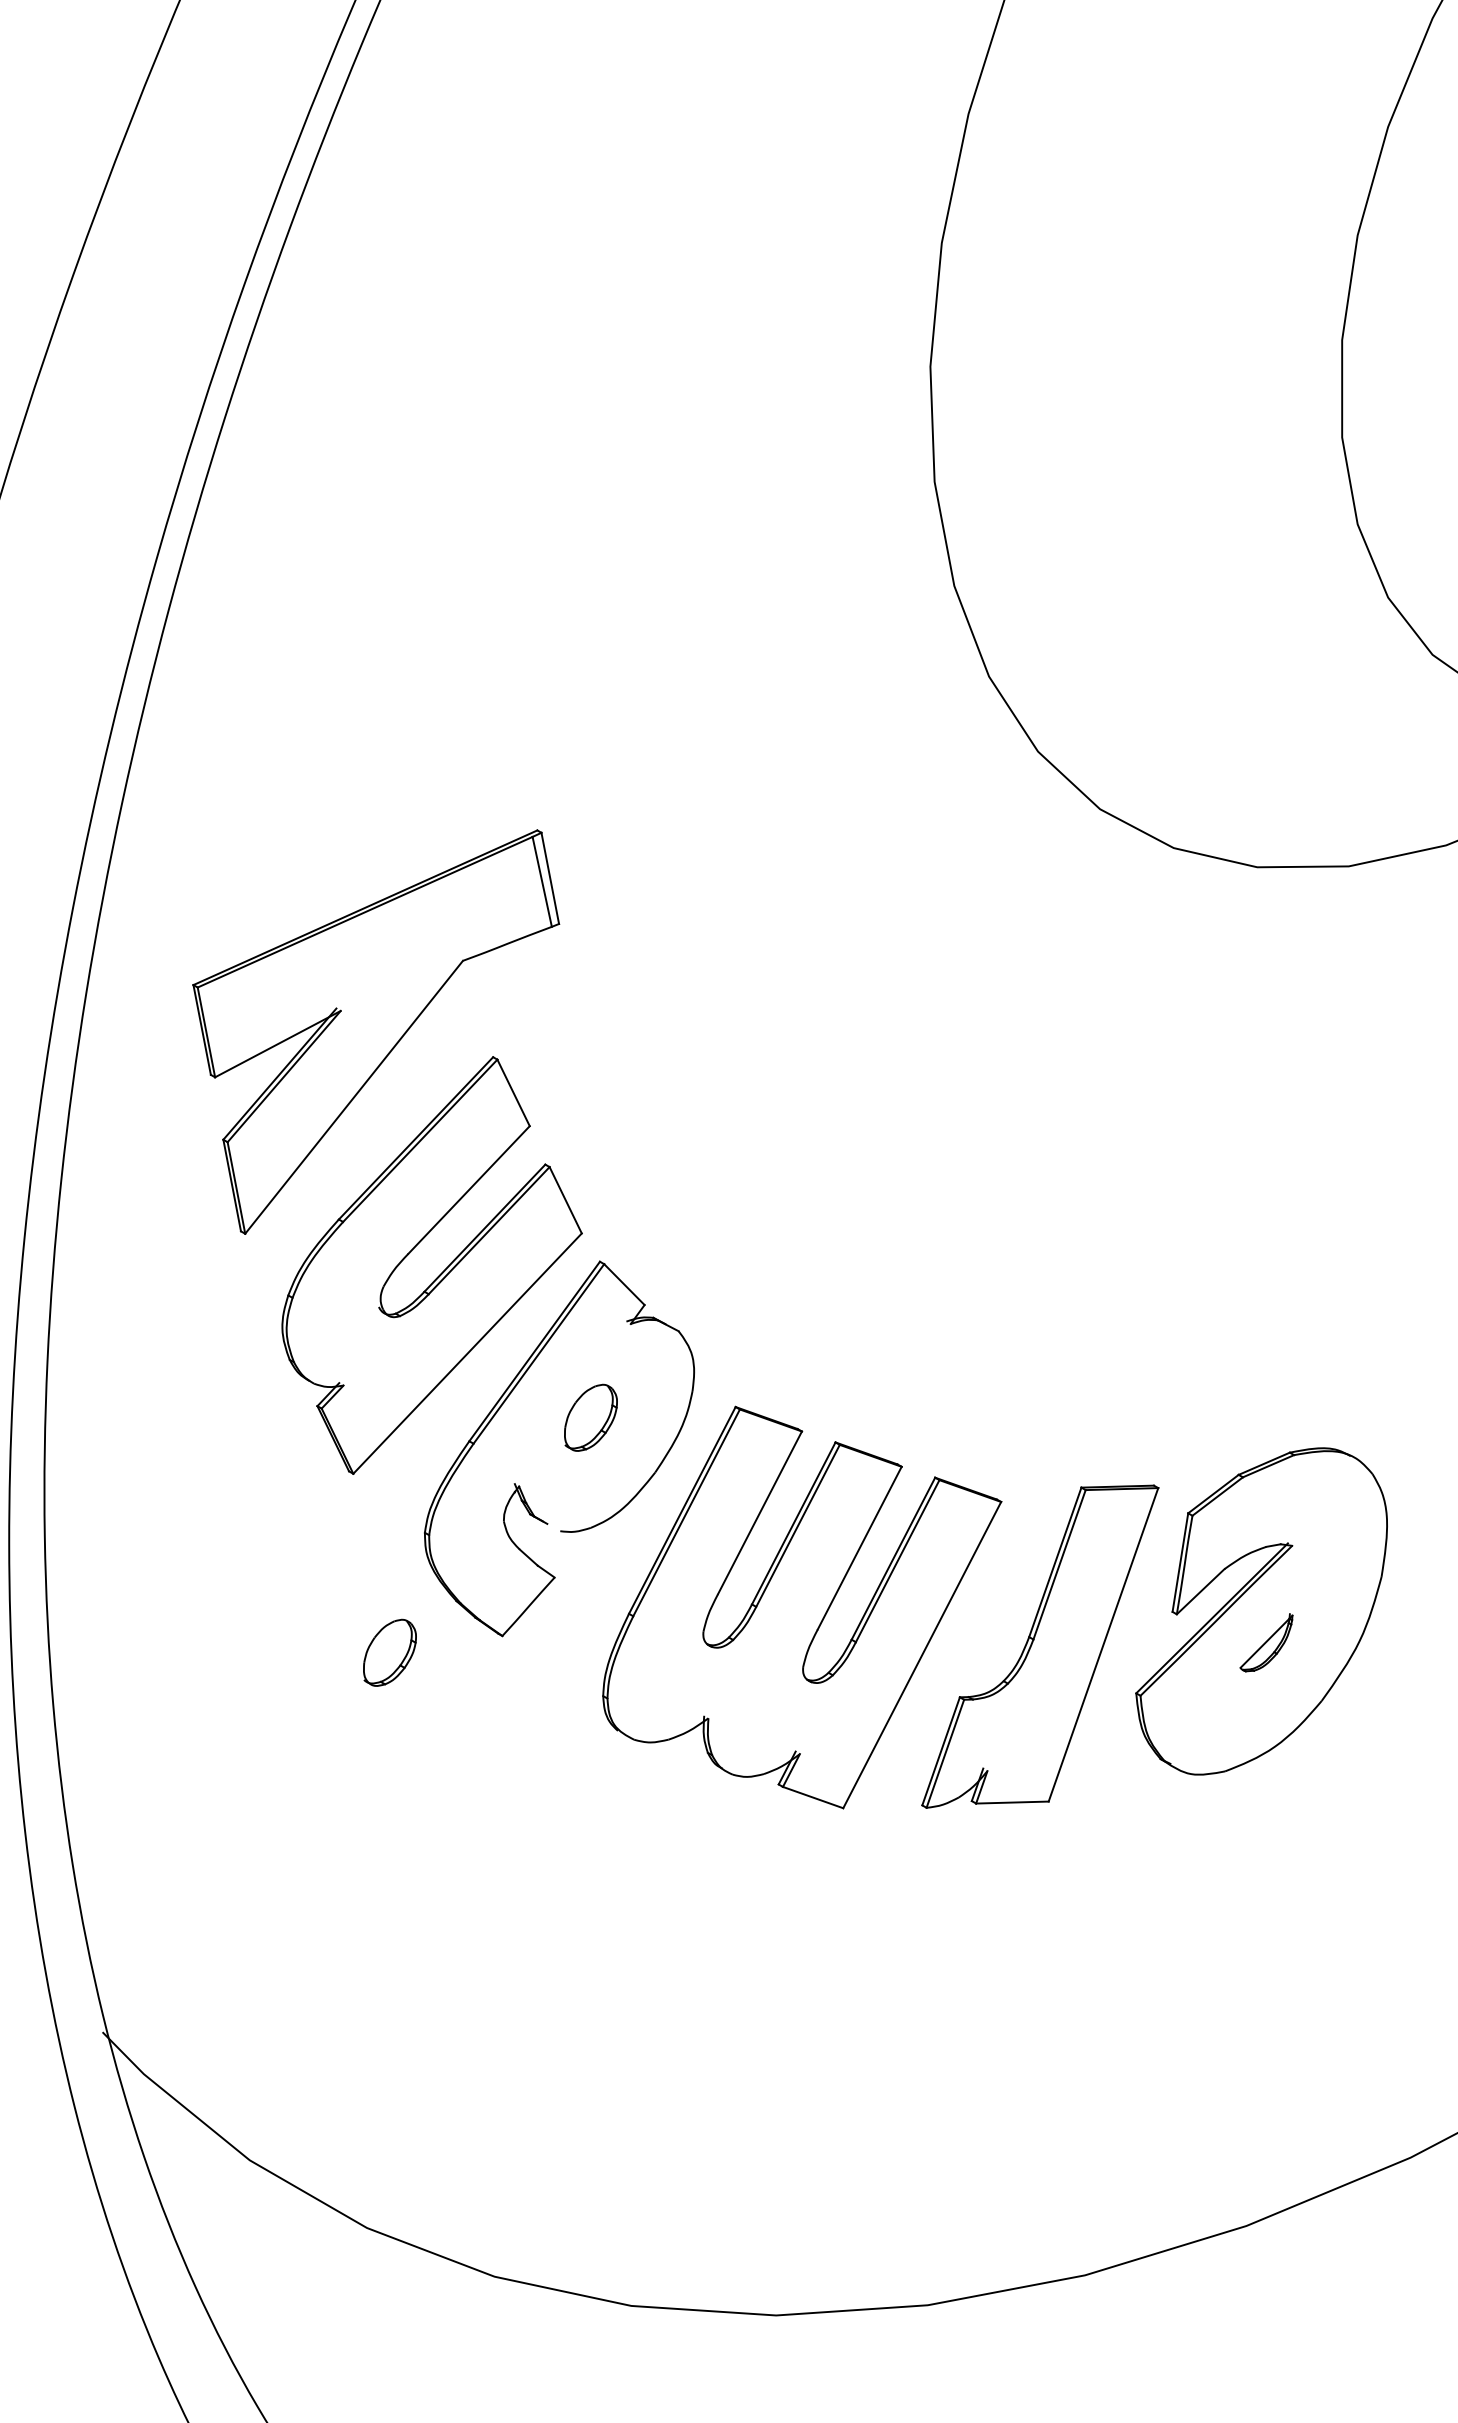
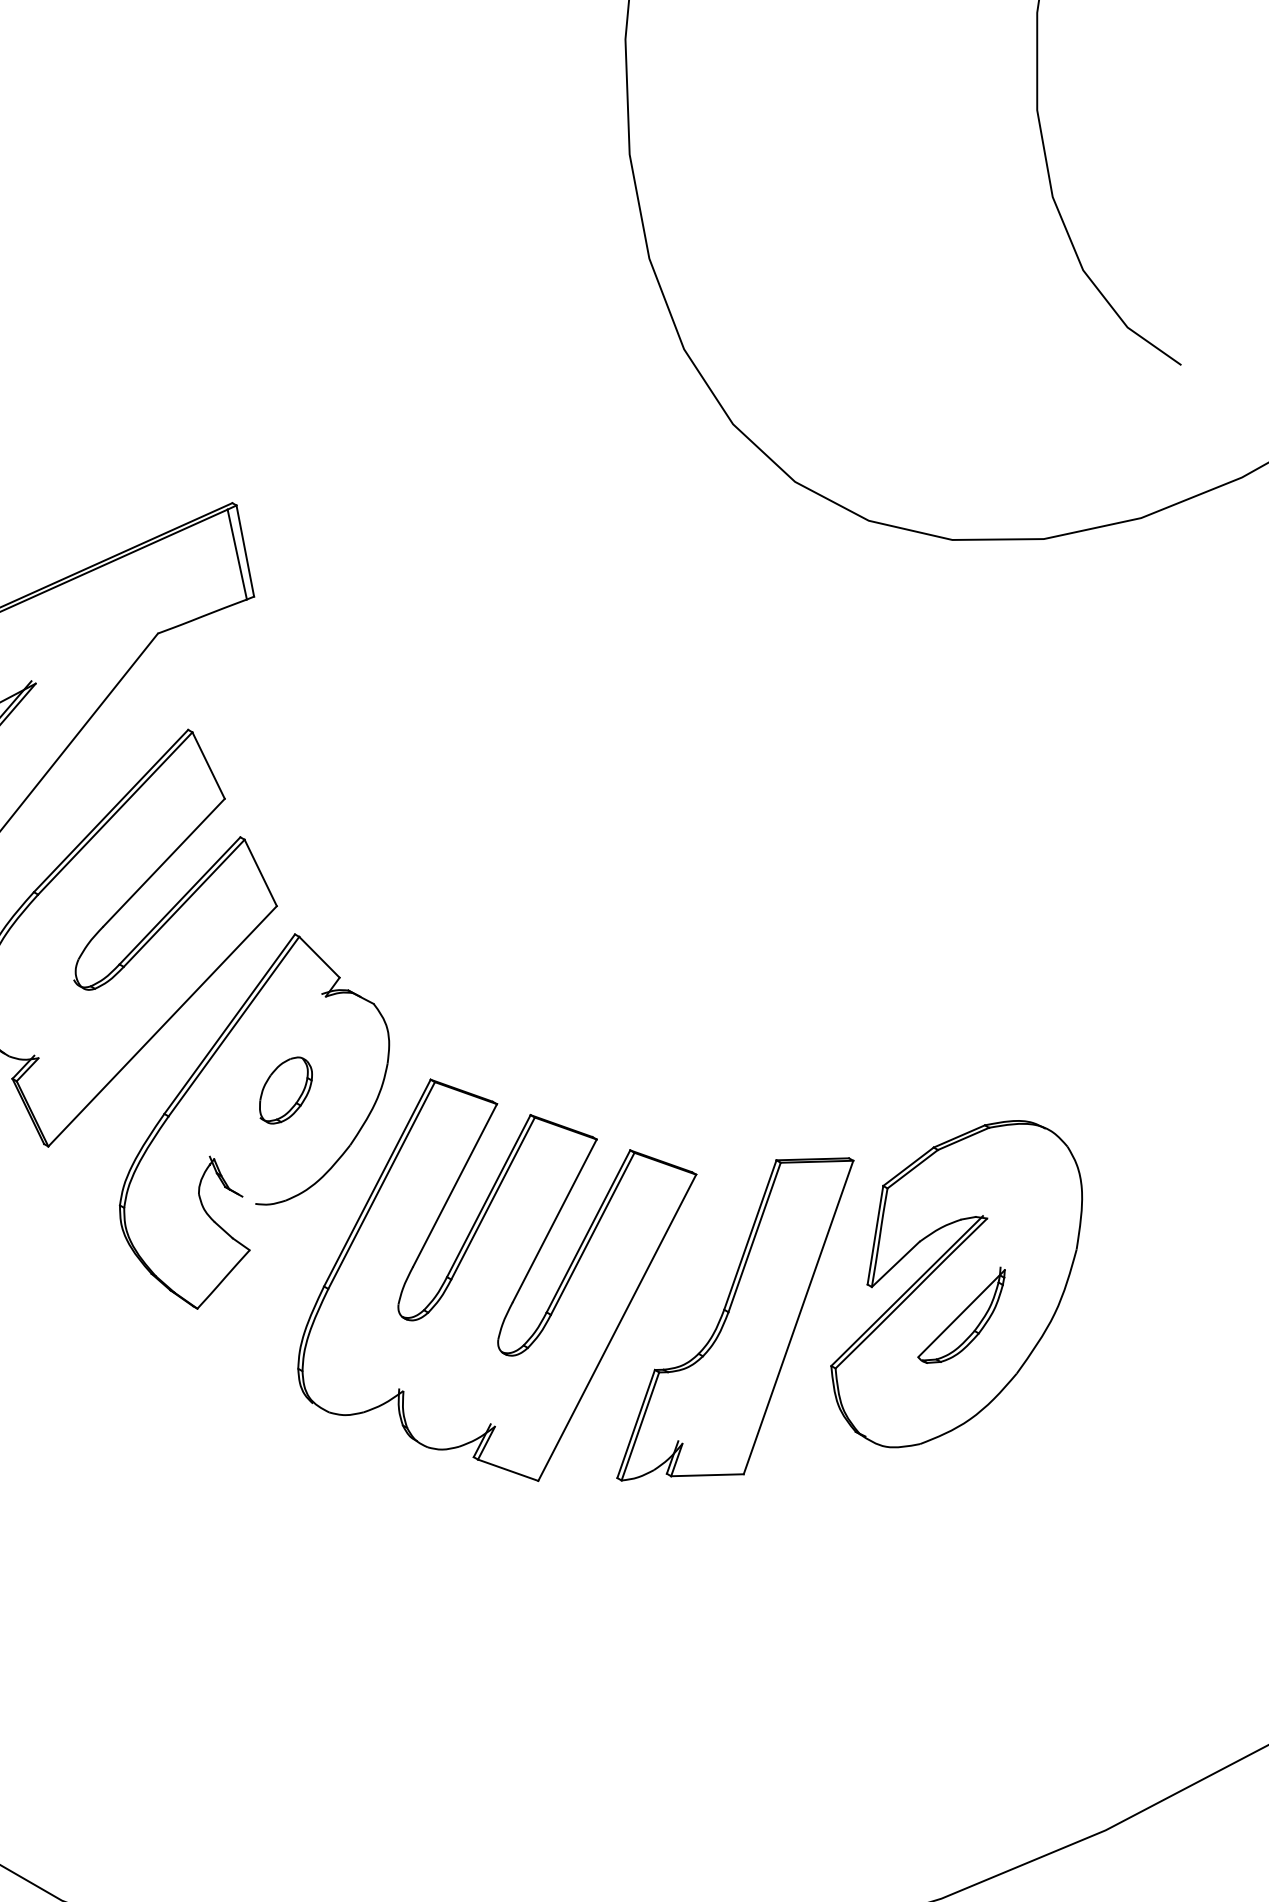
part: (1266, 1642) -> (961, 1315), size x1.67
part: (389, 1652) -> (84, 1325), removed

